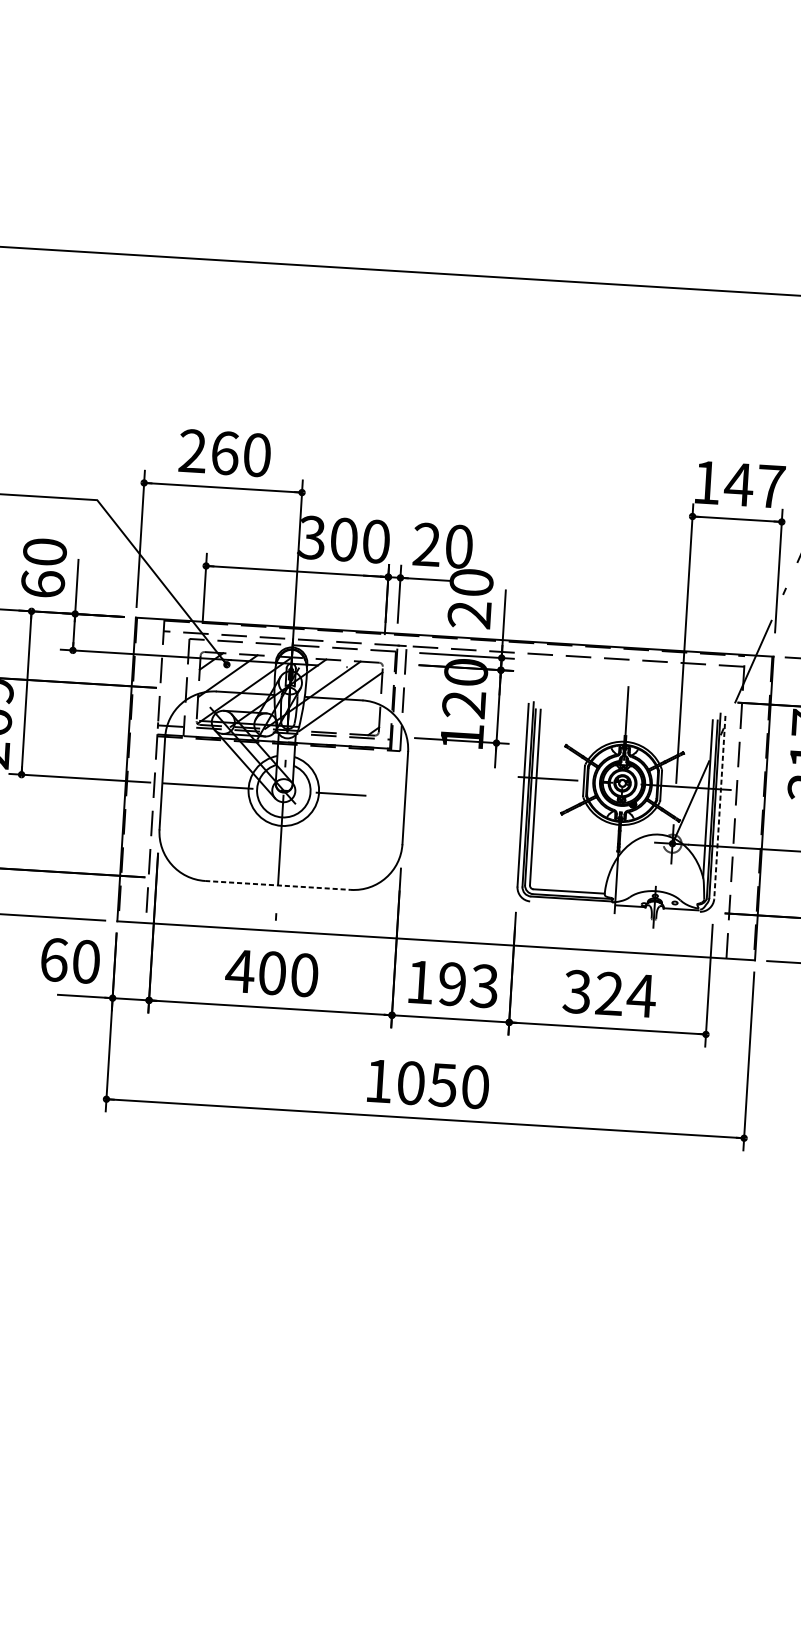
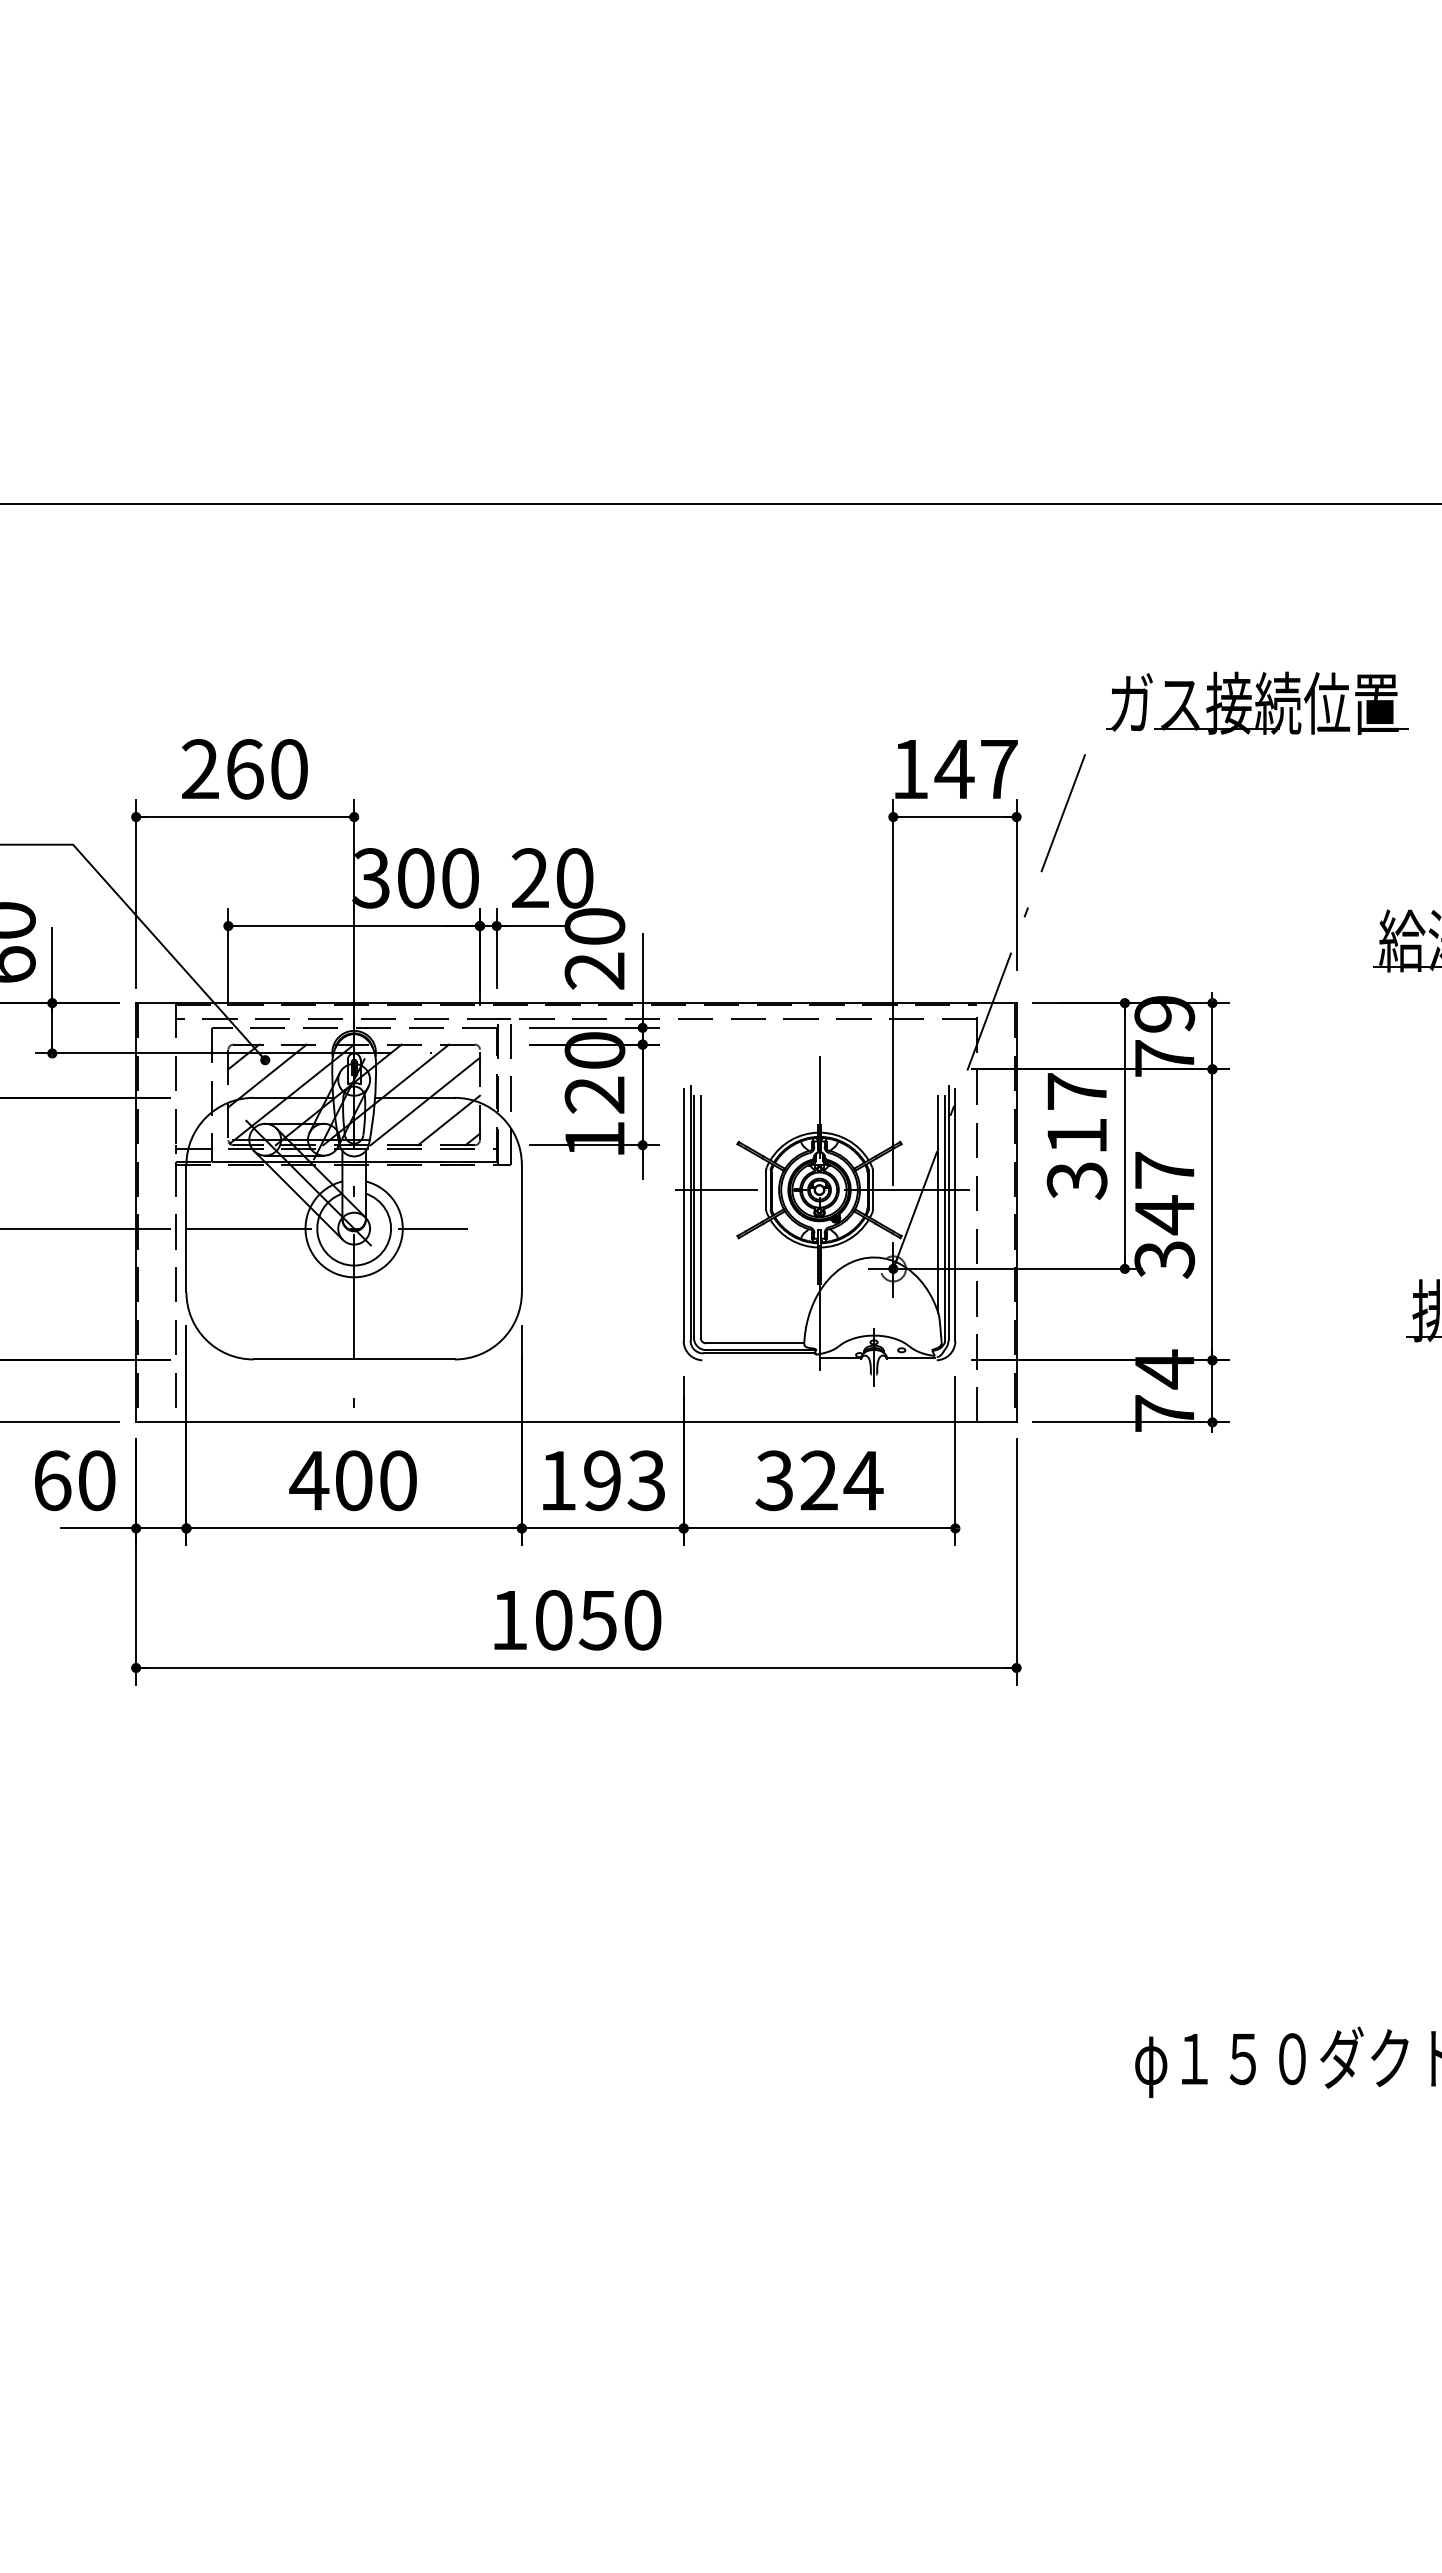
line: (356, 716) -> (448, 1120), added
line: (719, 807) -> (955, 1215), dashed -> solid
line: (278, 885) -> (354, 1359), dashed -> solid

